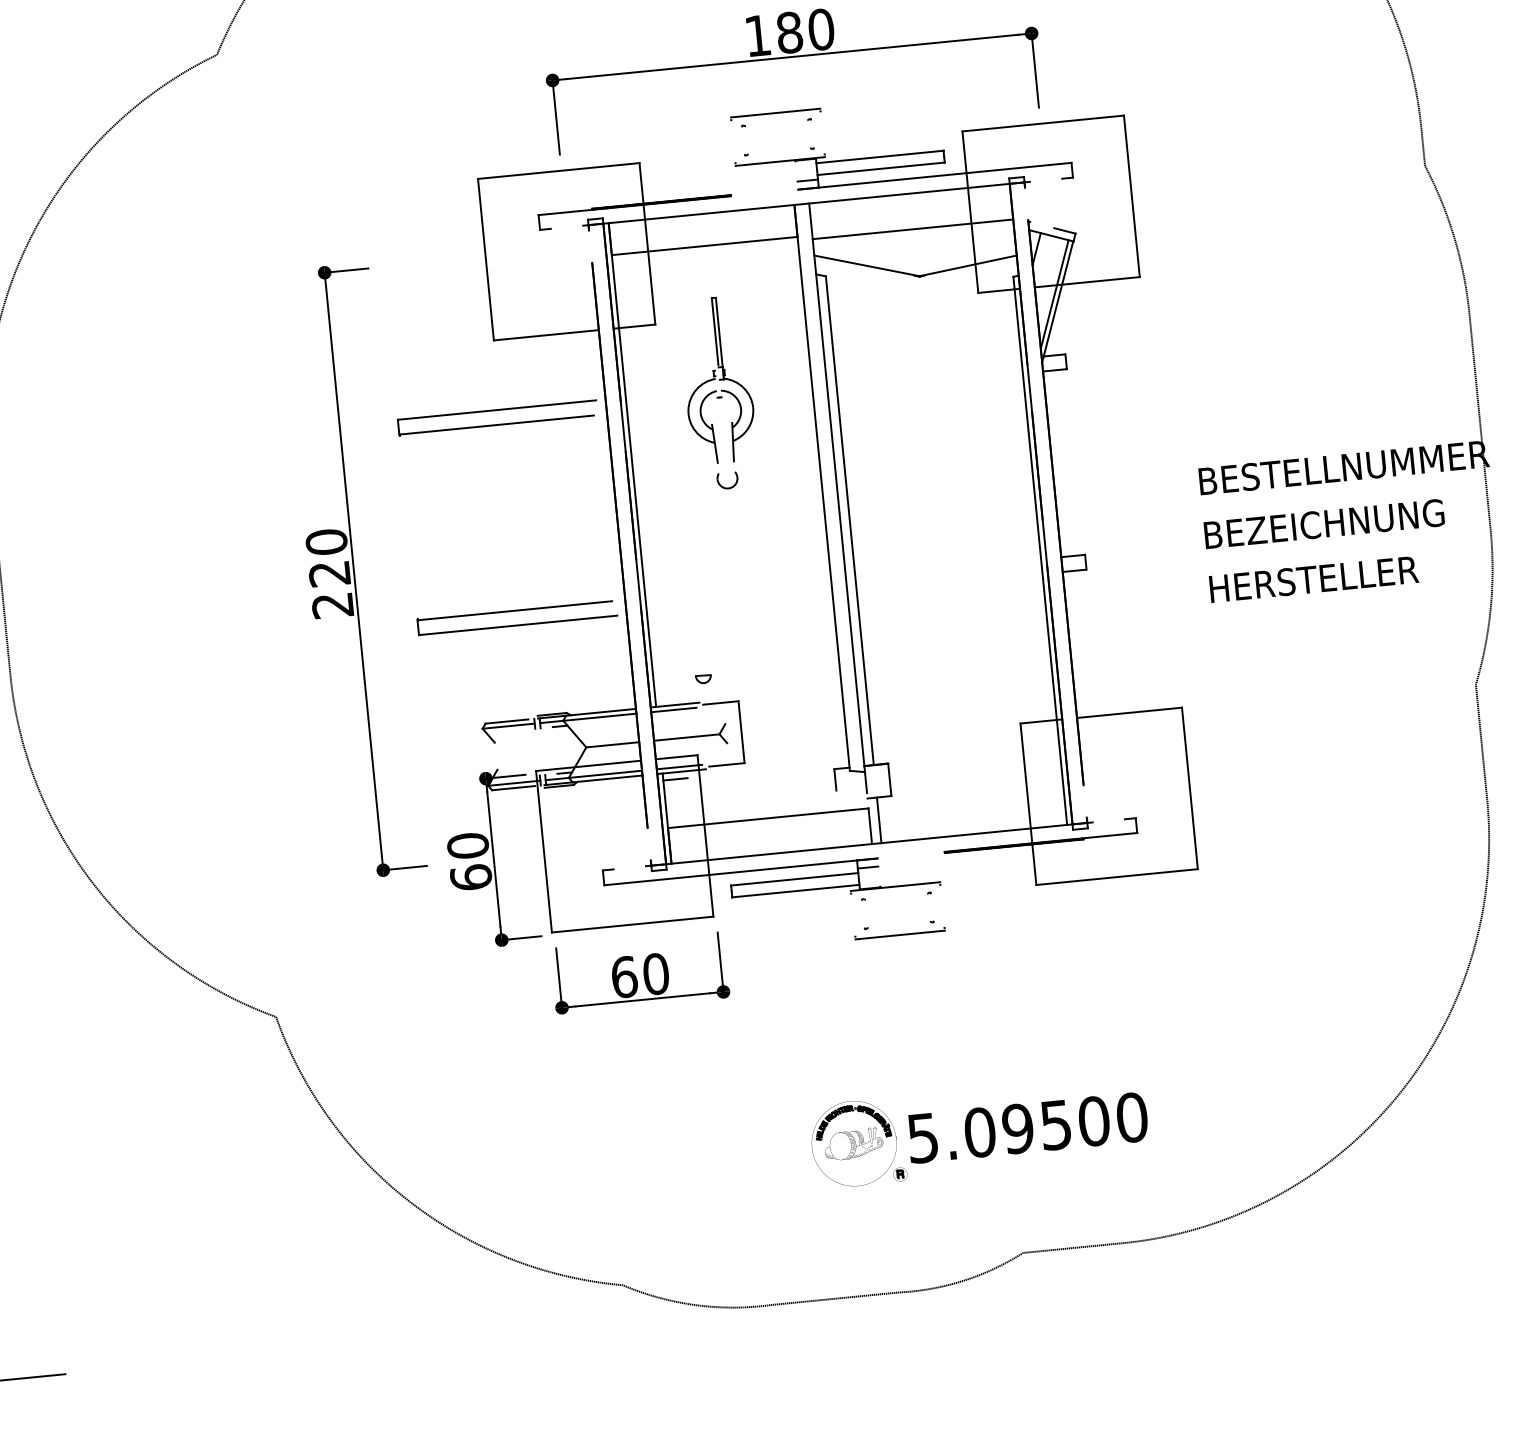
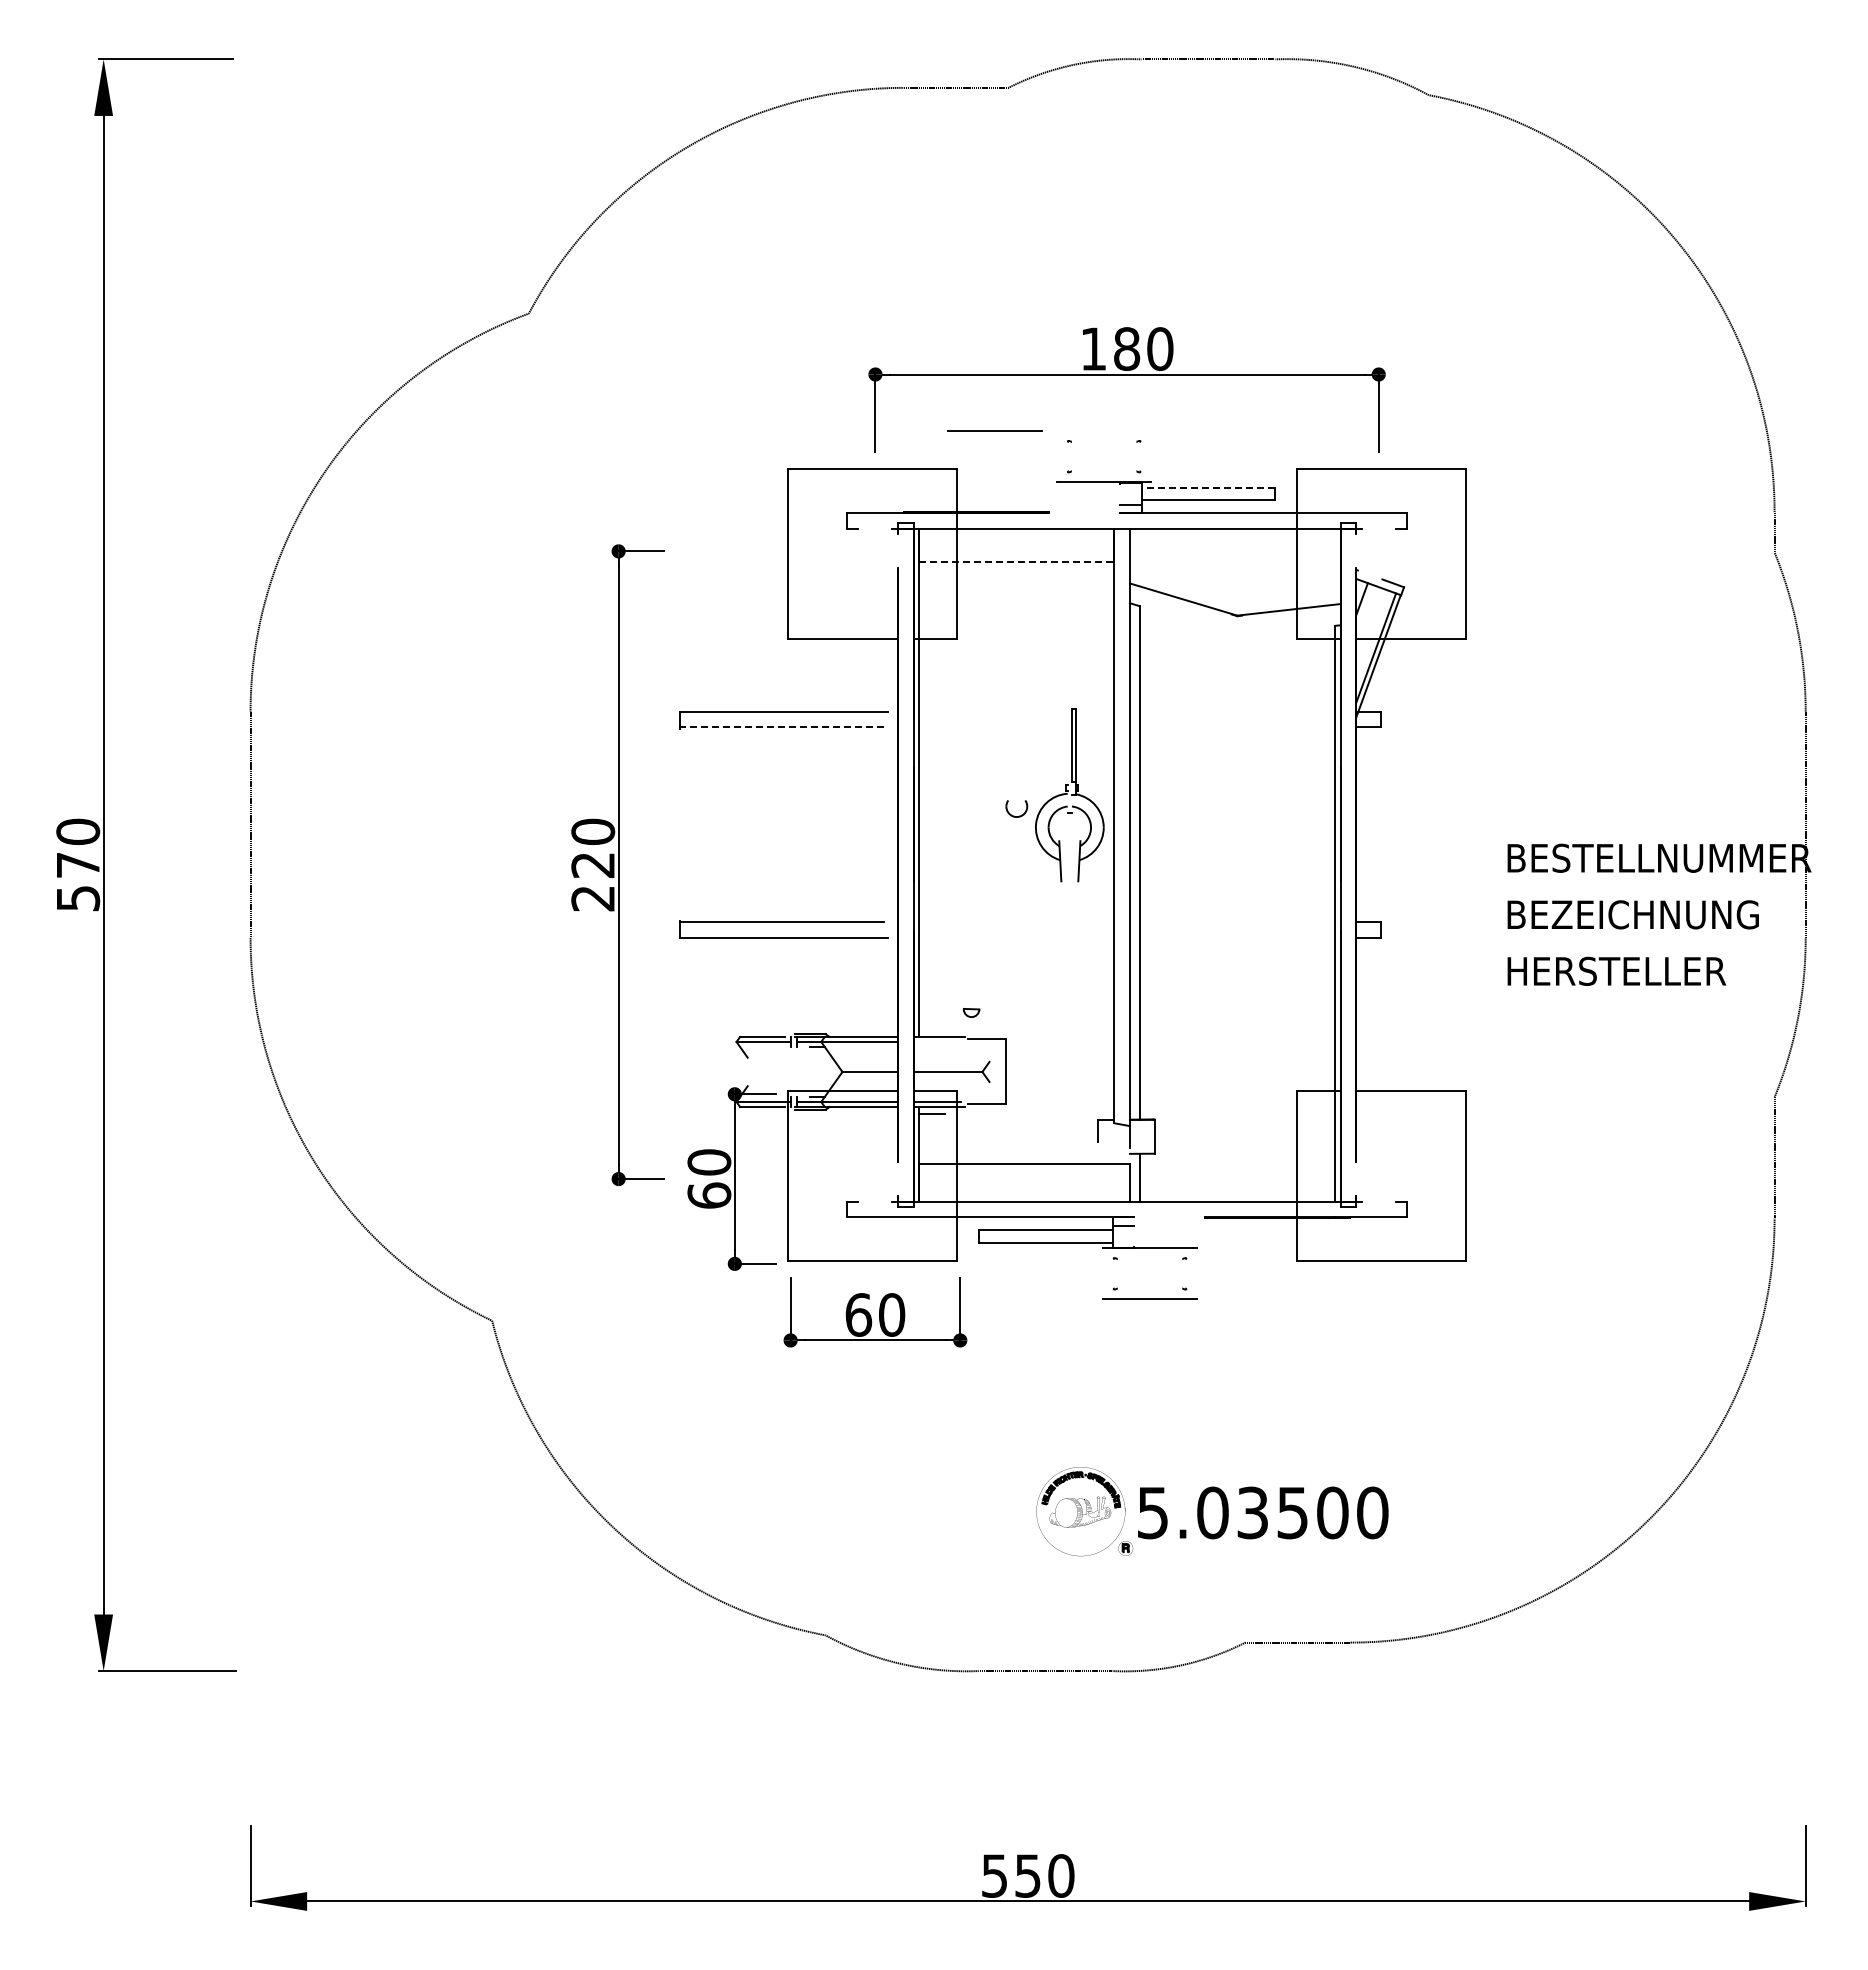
line: (774, 112) -> (994, 430), moved
line: (880, 156) -> (1208, 487), solid -> dashed
line: (912, 229) -> (1234, 566), removed
line: (704, 246) -> (1016, 562), solid -> dashed
part: (717, 380) -> (1069, 795), moved
line: (496, 425) -> (781, 727), solid -> dashed
line: (673, 709) -> (937, 1041), removed
text: (1017, 1128) -> (1252, 1512), 5.09500 -> 5.03500

